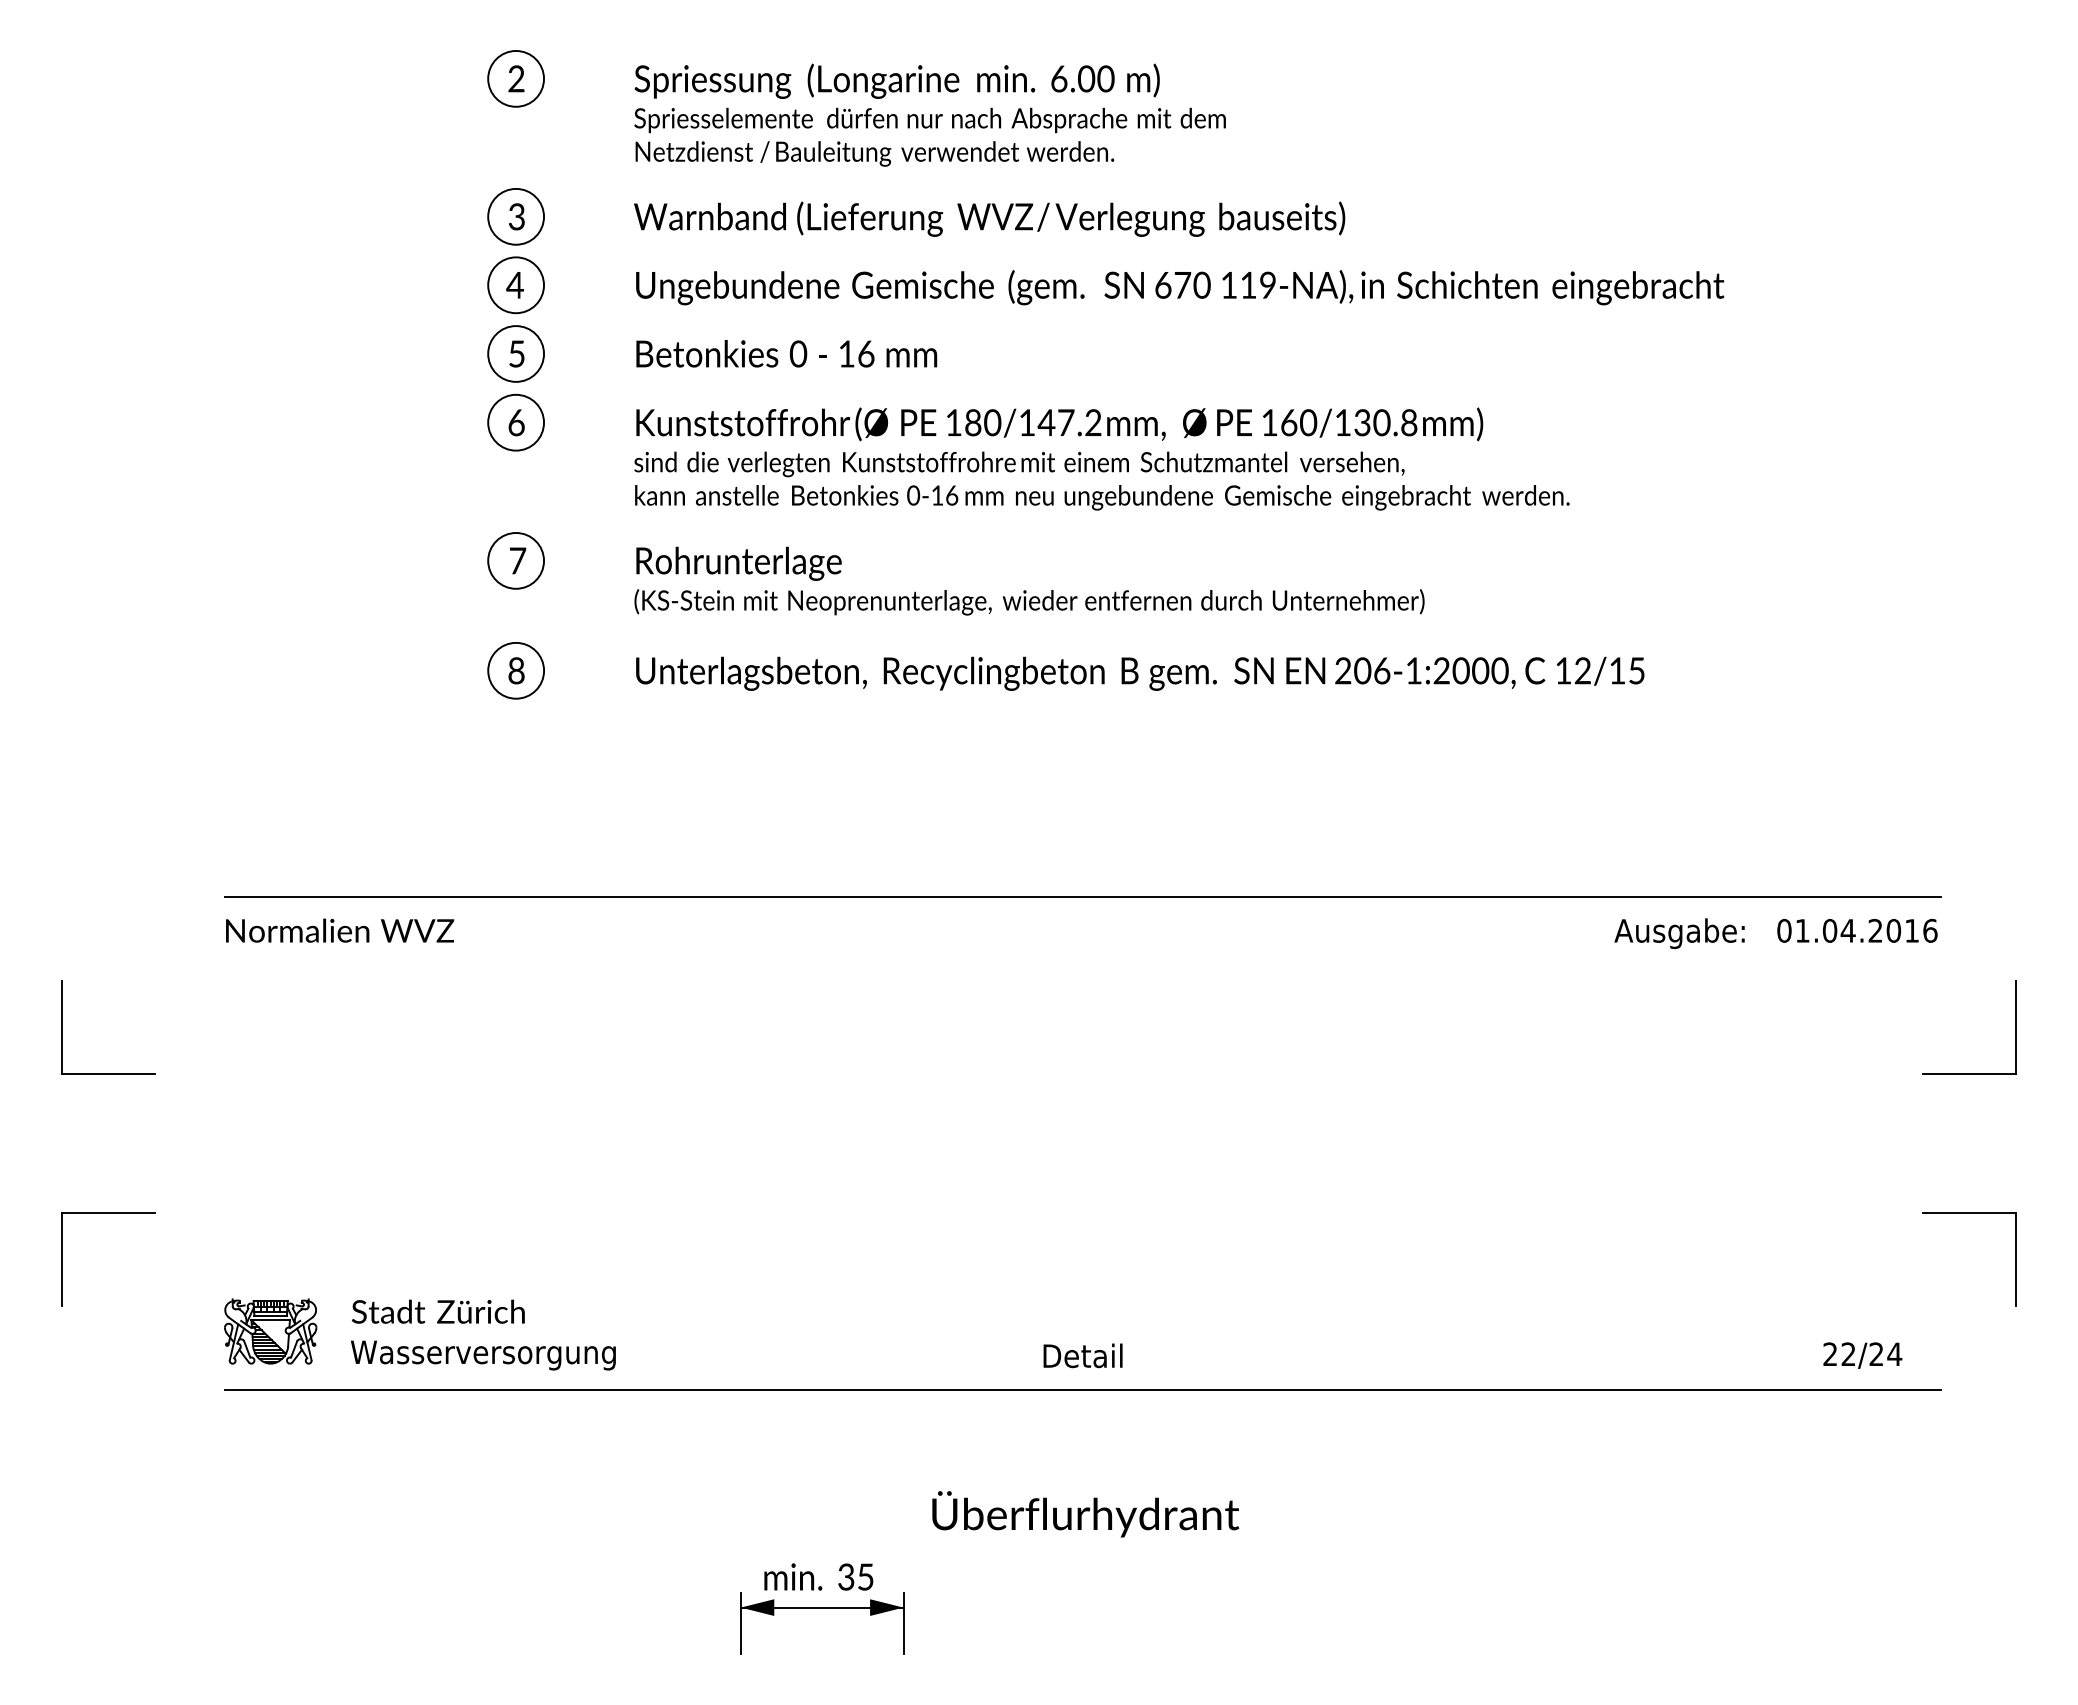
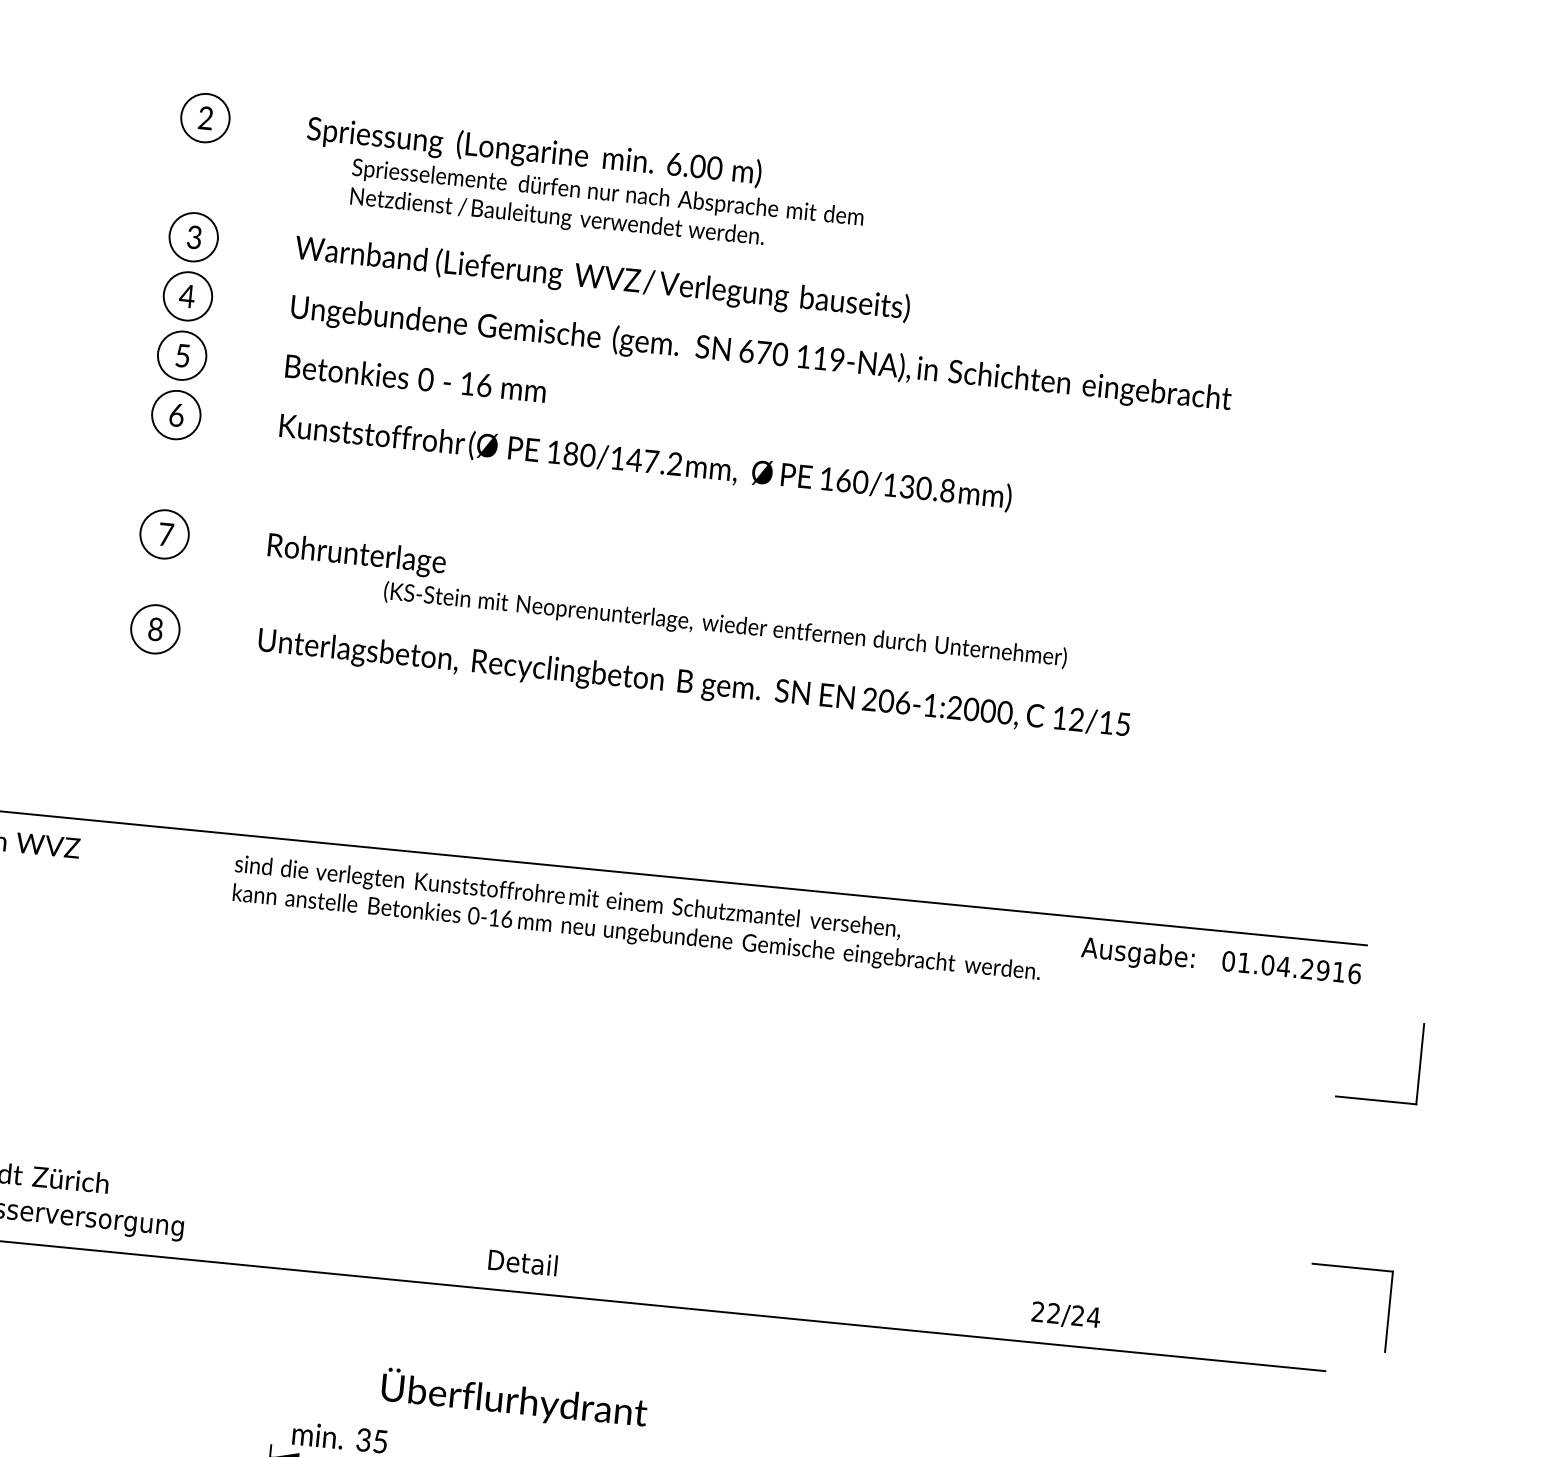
text: (929, 136) -> (605, 207), moved
text: (1101, 480) -> (637, 918), moved
text: (1029, 602) -> (725, 625), moved
text: (1893, 930) -> (1322, 970), 01.04.2016 -> 01.04.2916
part: (1969, 1213) -> (1353, 1267), moved
text: (1082, 1355) -> (522, 1262), moved
text: (1862, 1355) -> (1065, 1315), moved
text: (1085, 1514) -> (514, 1400), moved

